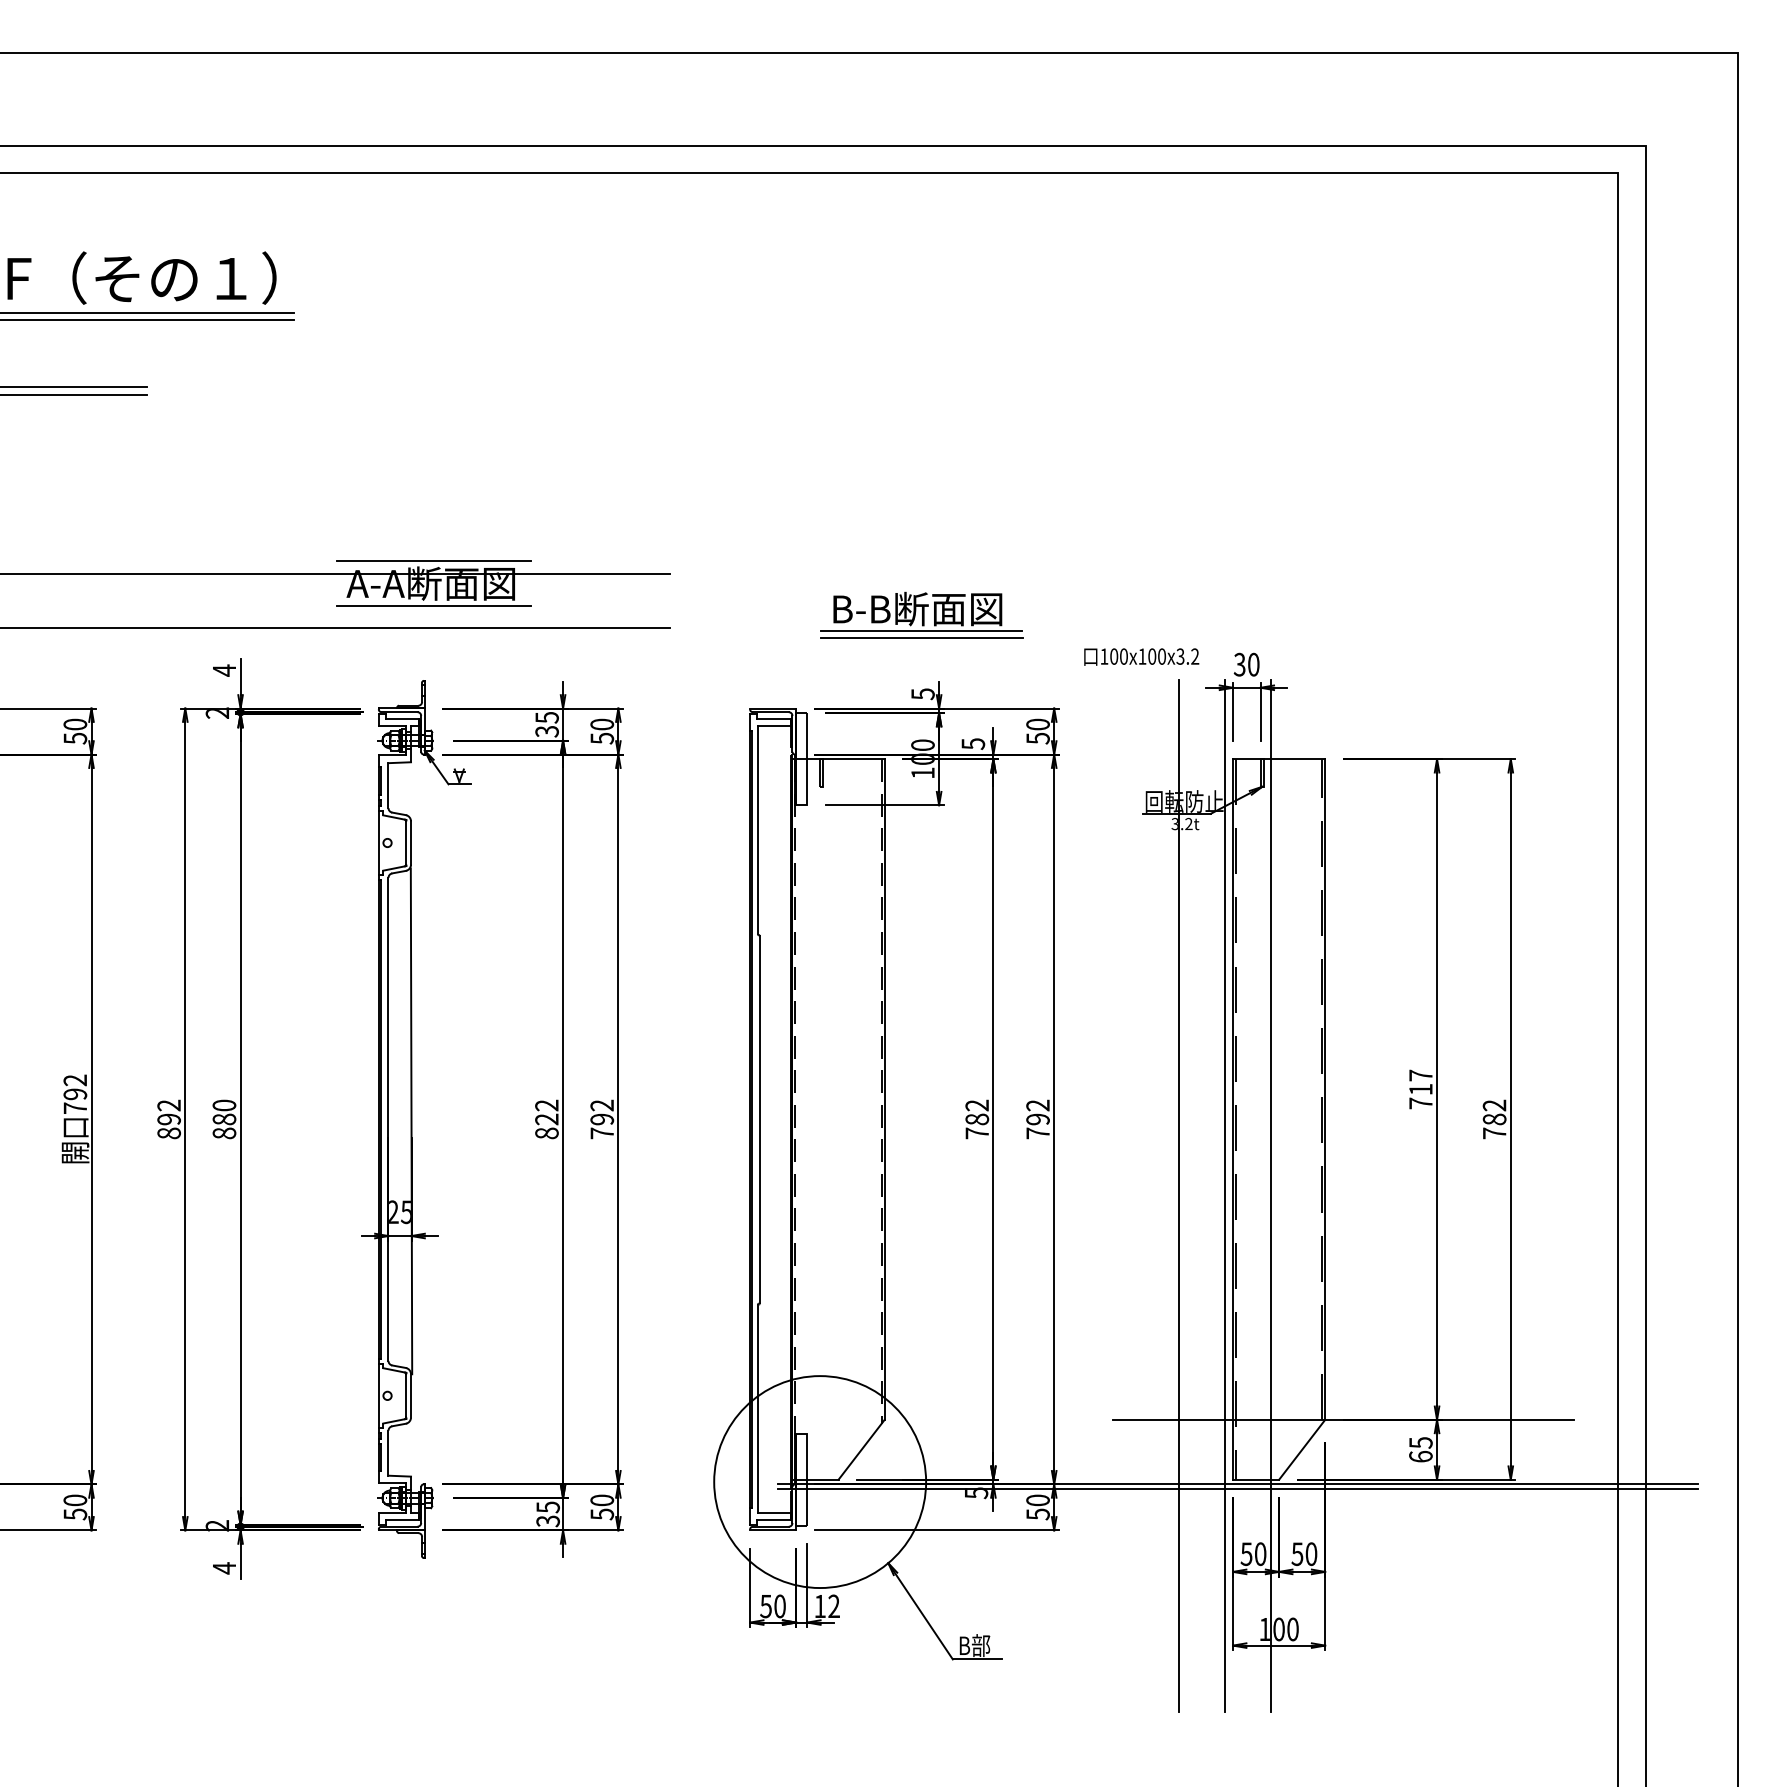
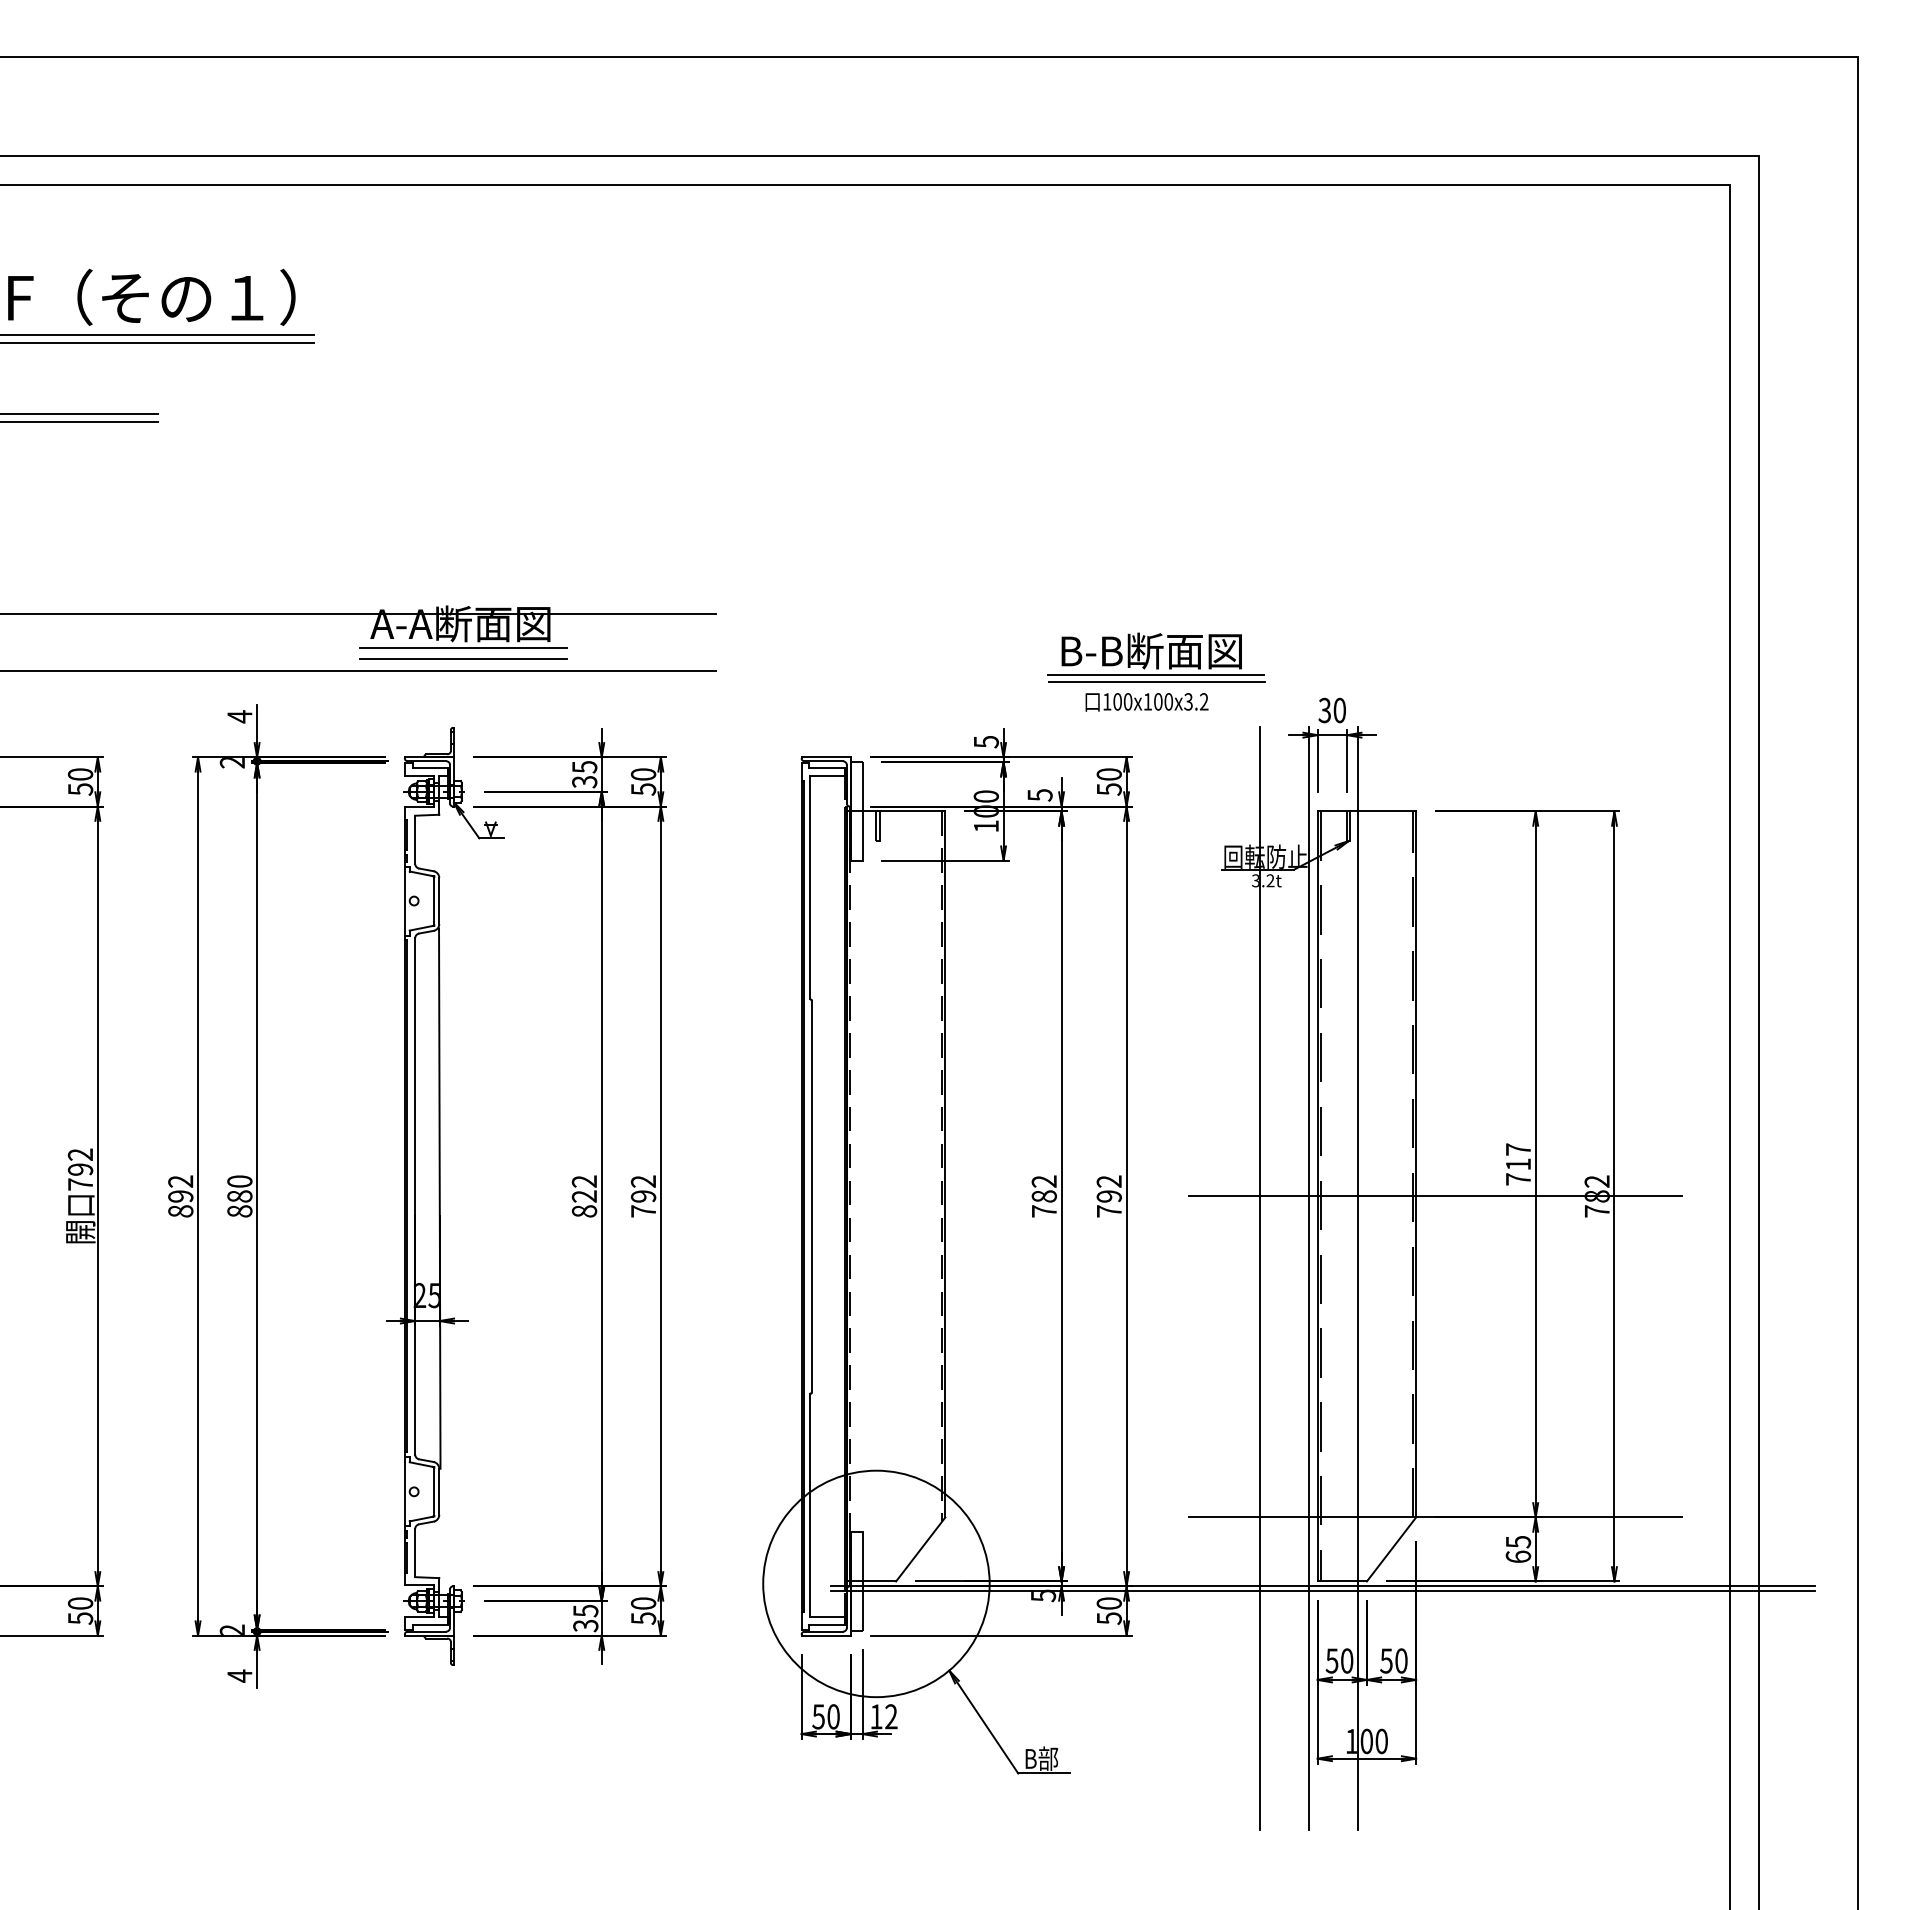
line: (433, 559) -> (463, 658), moved
part: (922, 615) -> (1156, 657), moved
text: (1141, 657) -> (1146, 702), moved
line: (1343, 1119) -> (1435, 1196), added

